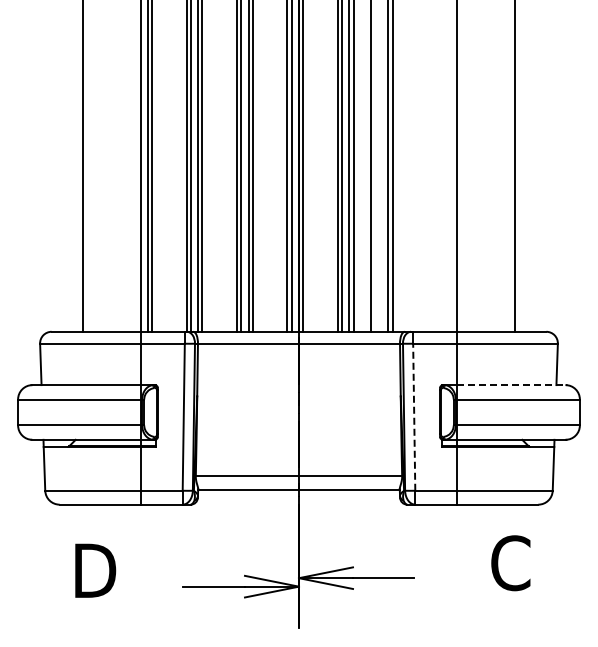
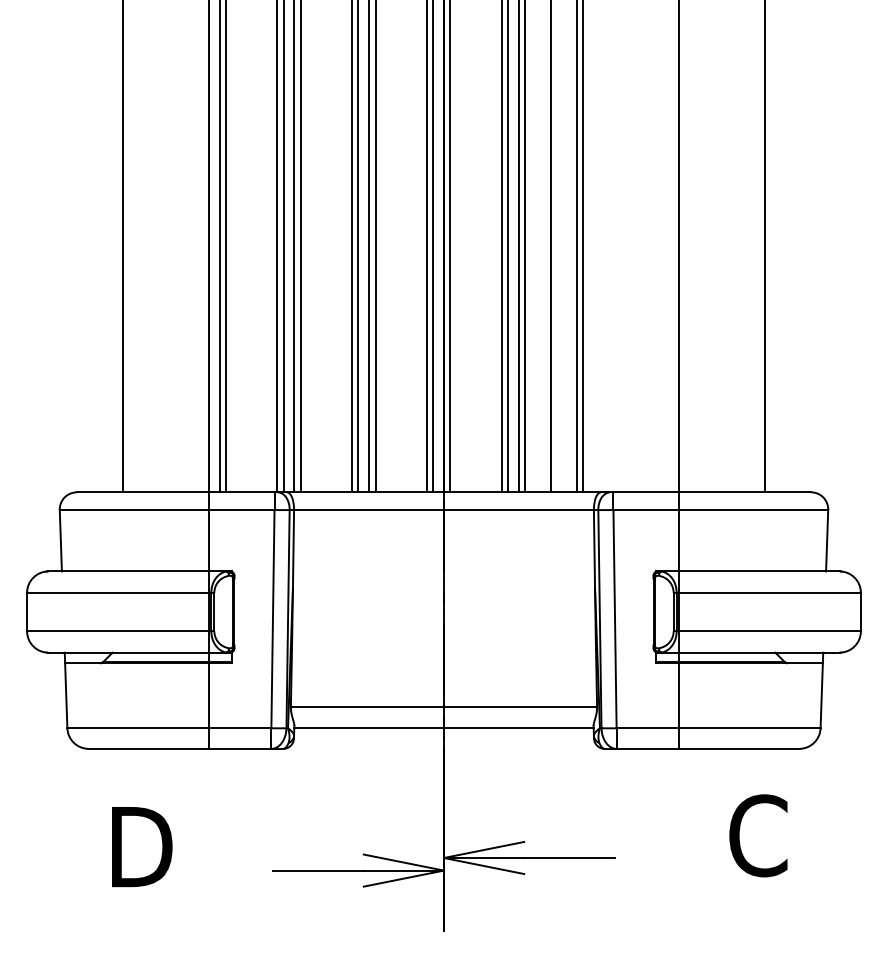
line: (511, 385) -> (759, 572), dashed -> solid
line: (414, 417) -> (615, 619), dashed -> solid

